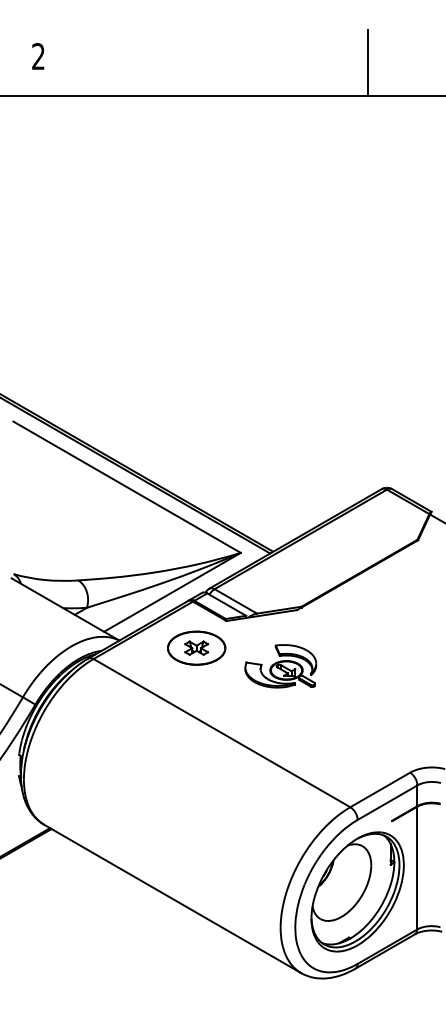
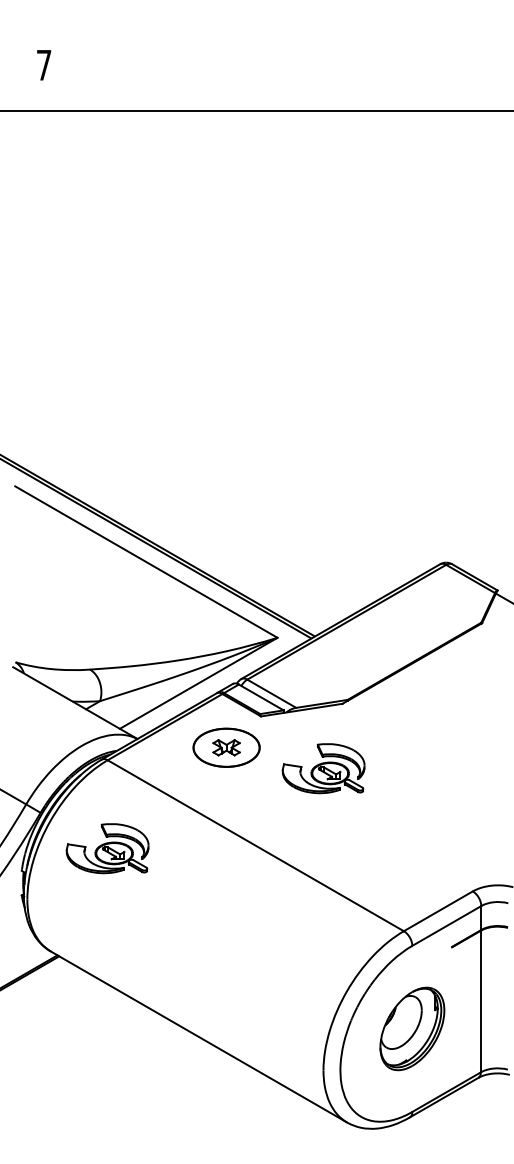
text: (37, 55) -> (43, 64), 2 -> 7
line: (368, 62) -> (424, 72), removed
part: (93, 735) -> (107, 848), added
part: (357, 891) -> (412, 1028), size x0.6

